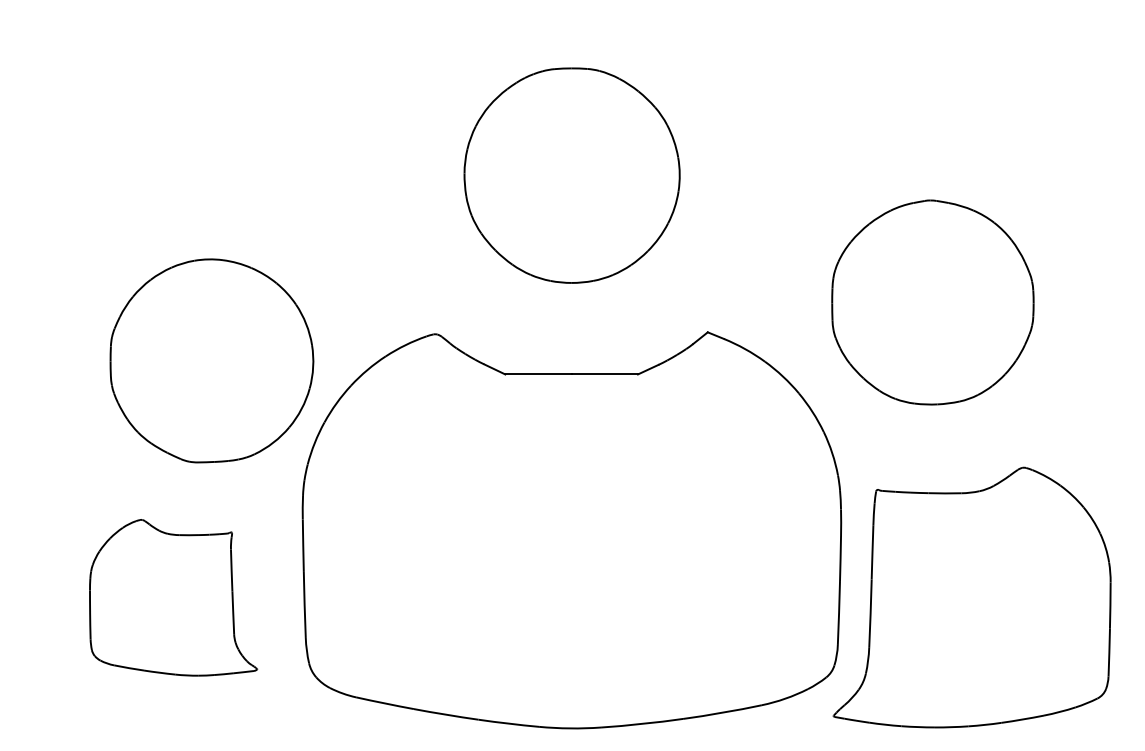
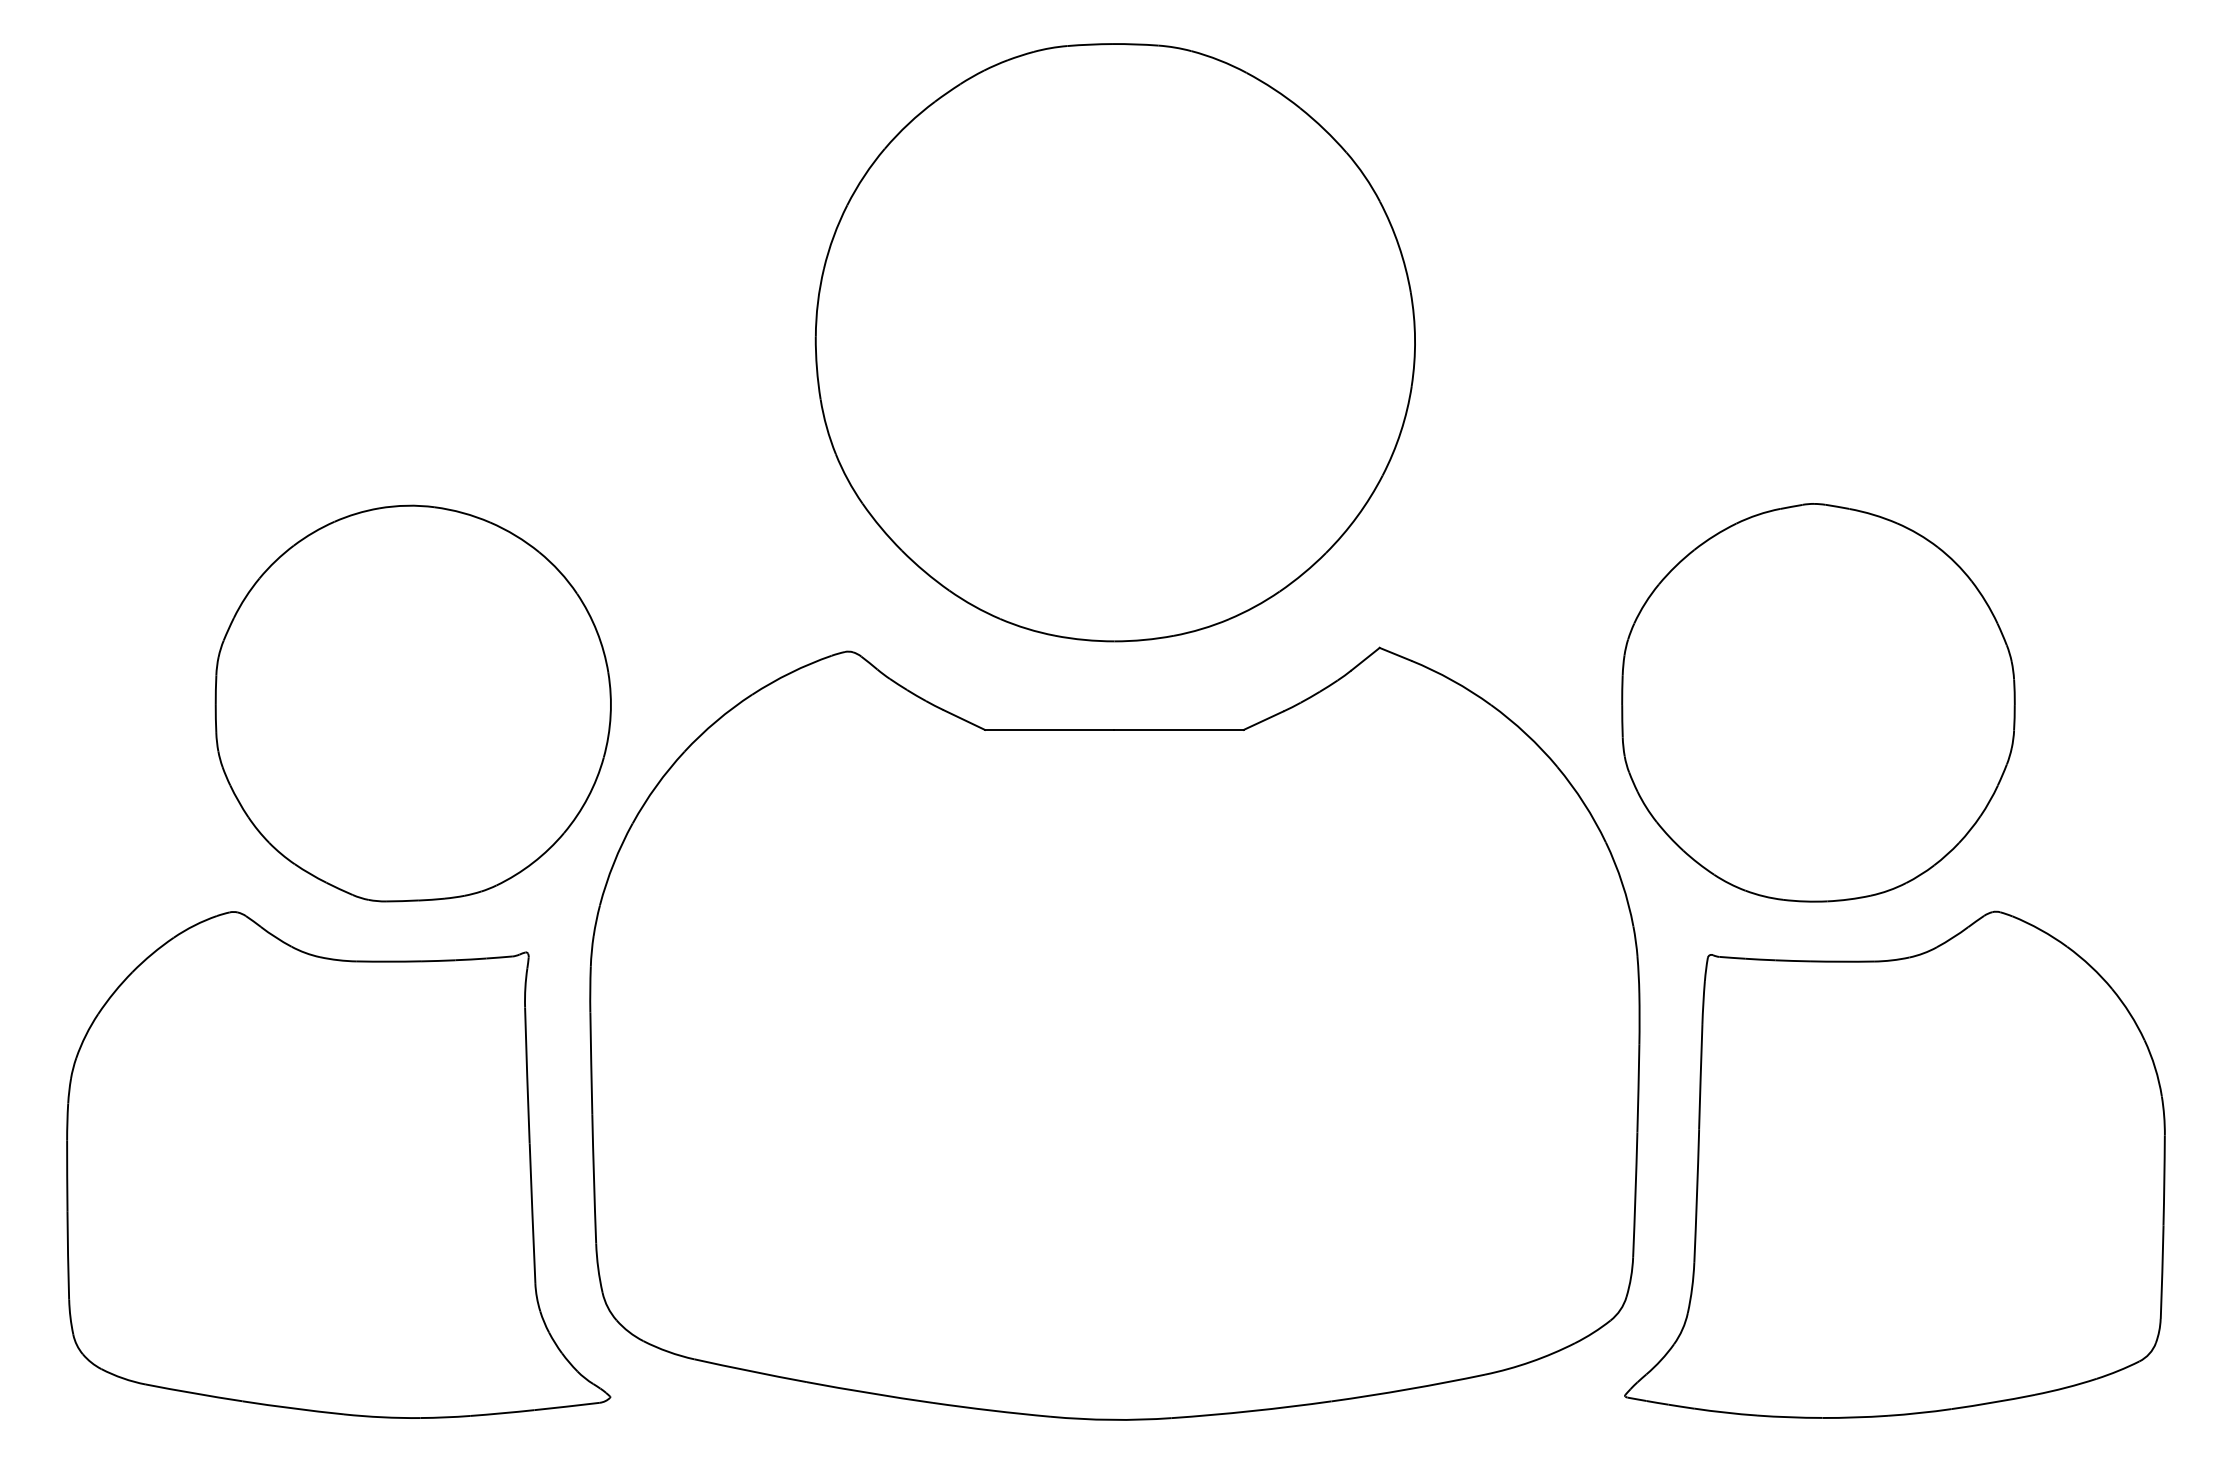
part: (571, 175) -> (1114, 342), size x1.43
part: (932, 302) -> (1817, 702), moved
part: (173, 597) -> (338, 1164), size x1.67

